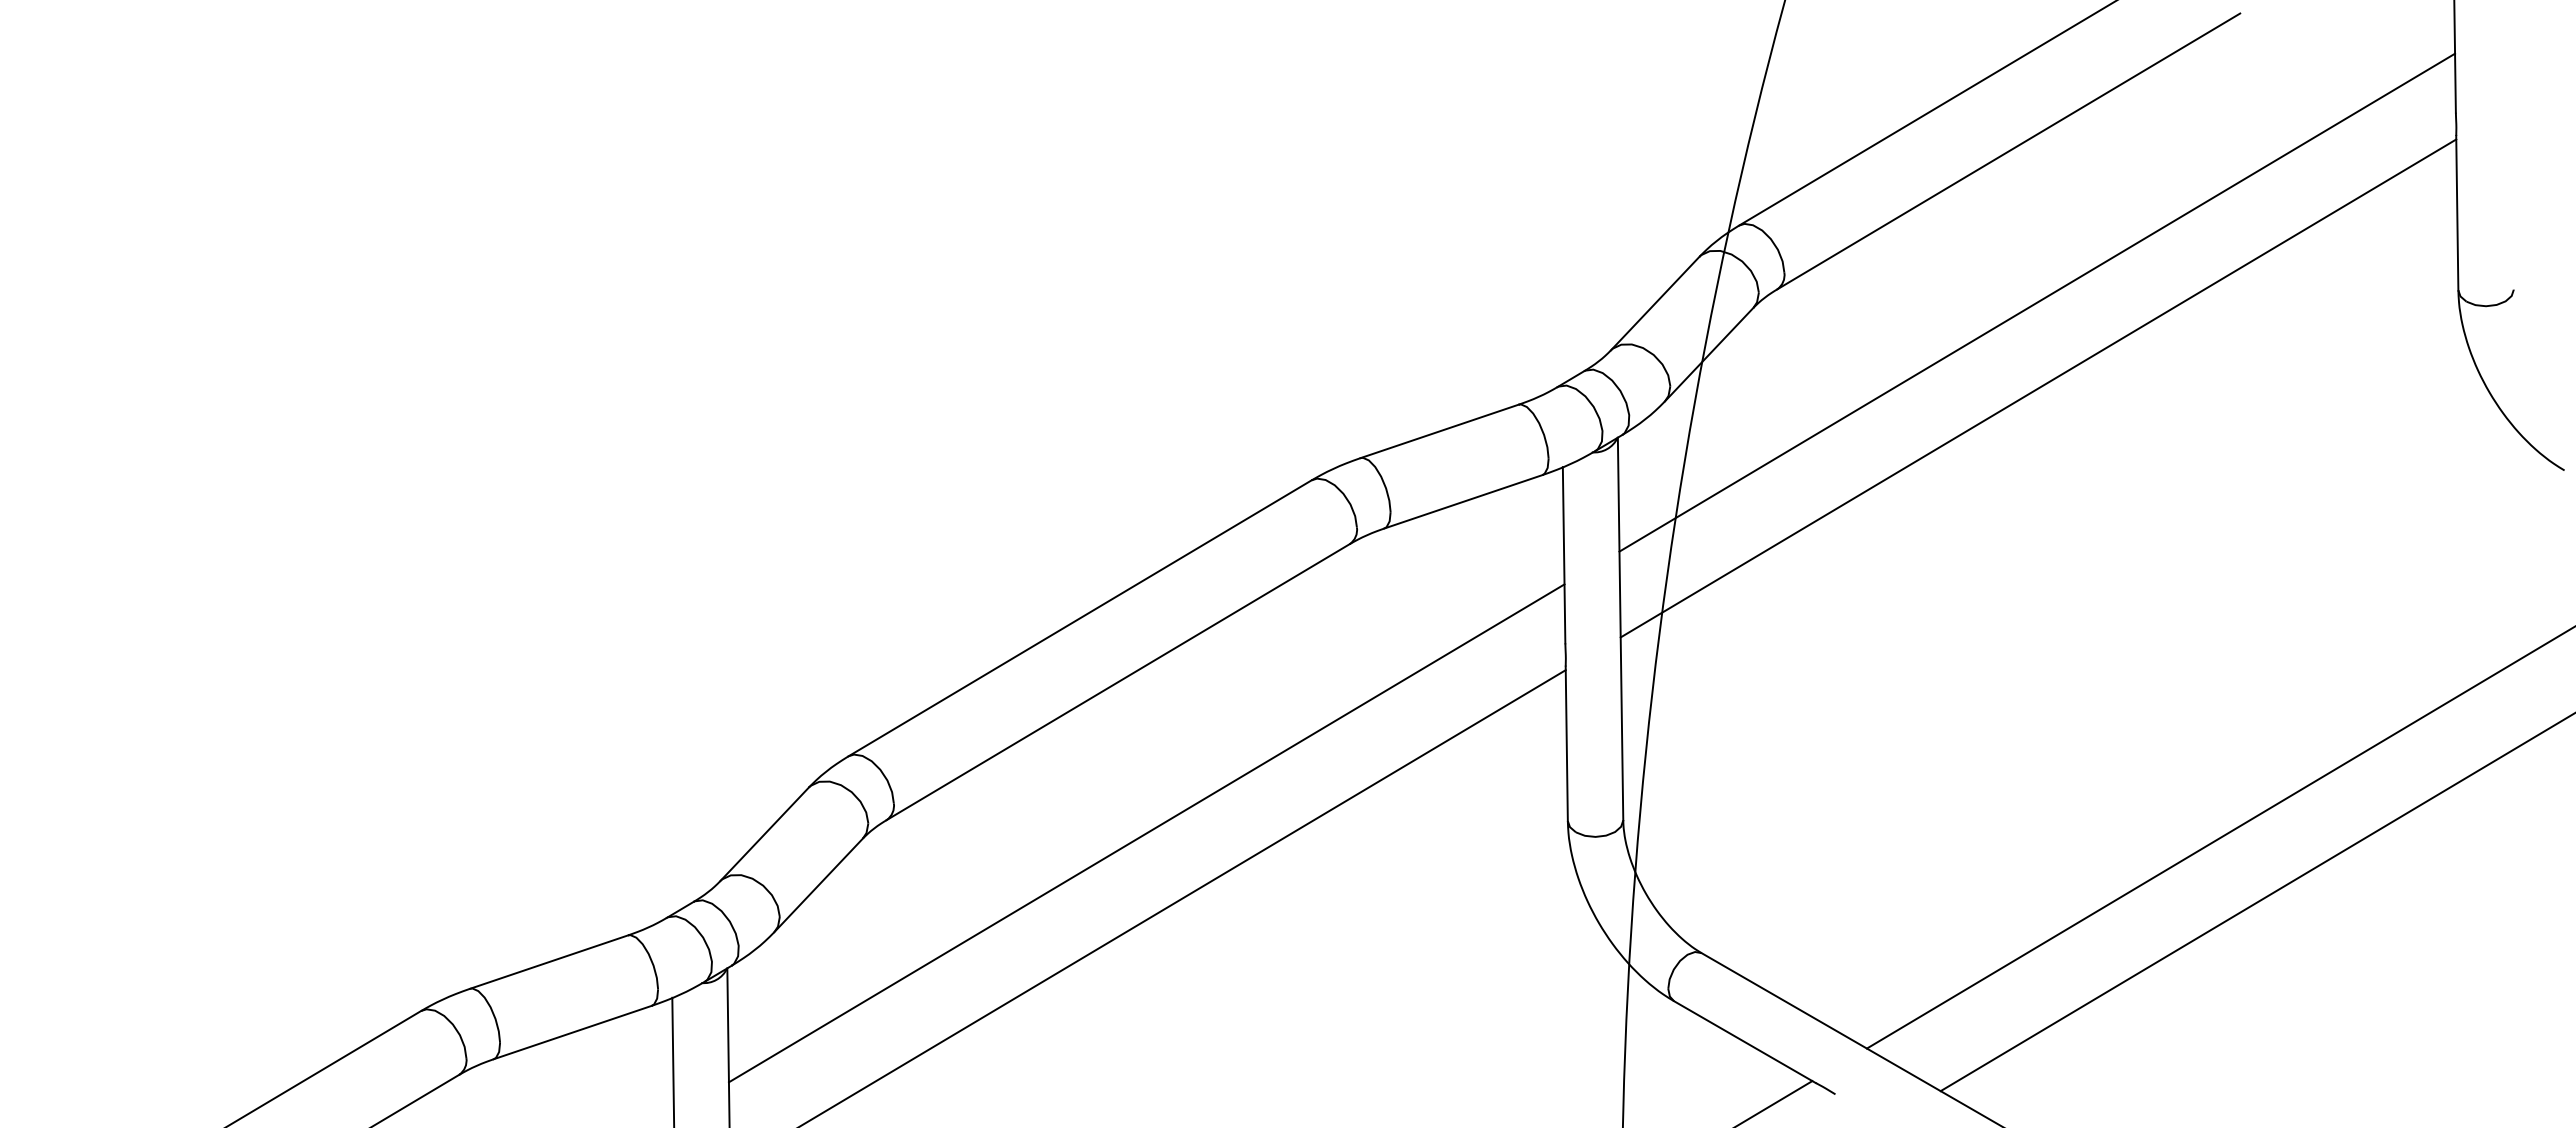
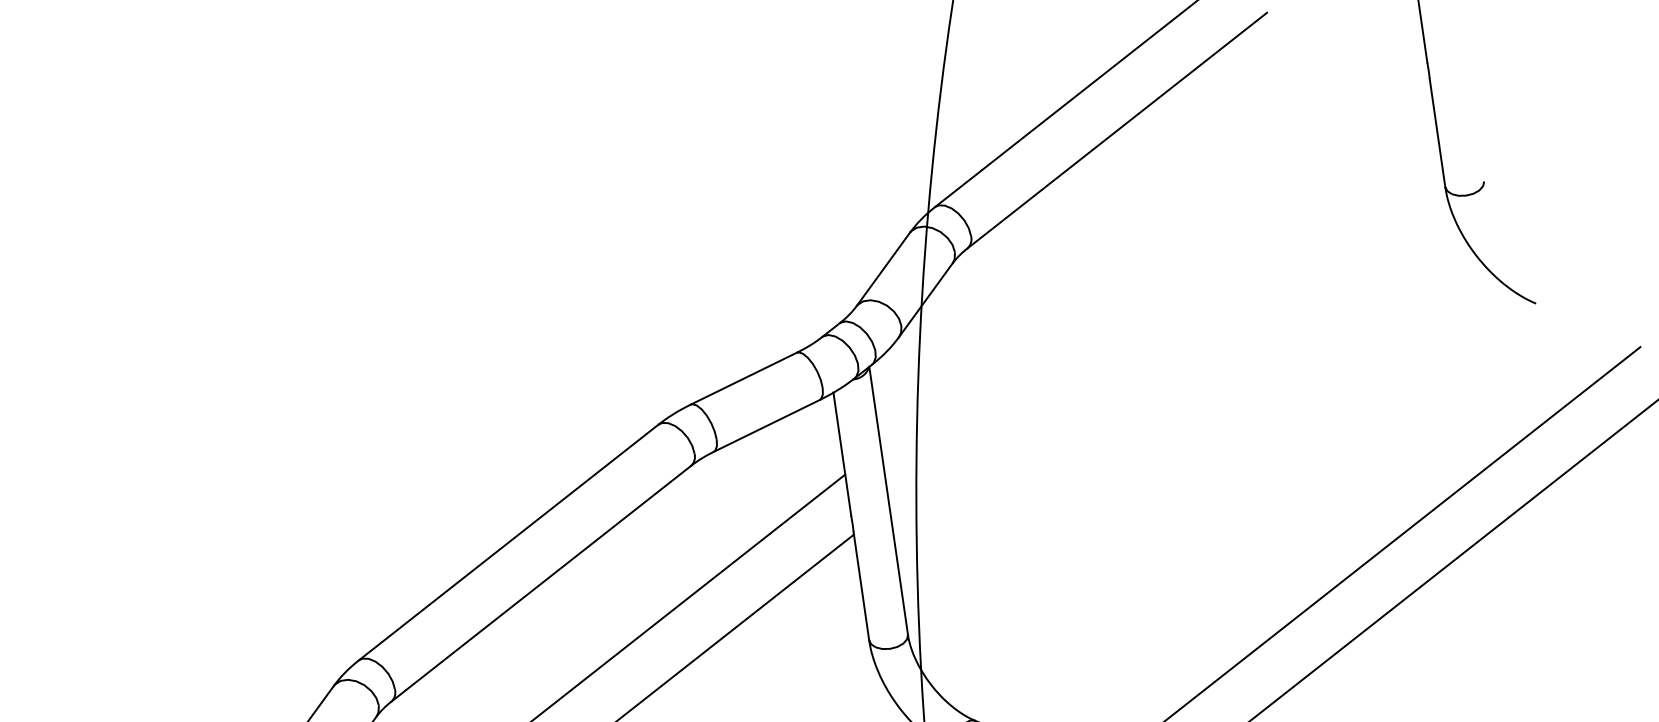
line: (2037, 302) -> (1151, 233), removed
line: (2038, 388) -> (1159, 294), removed

